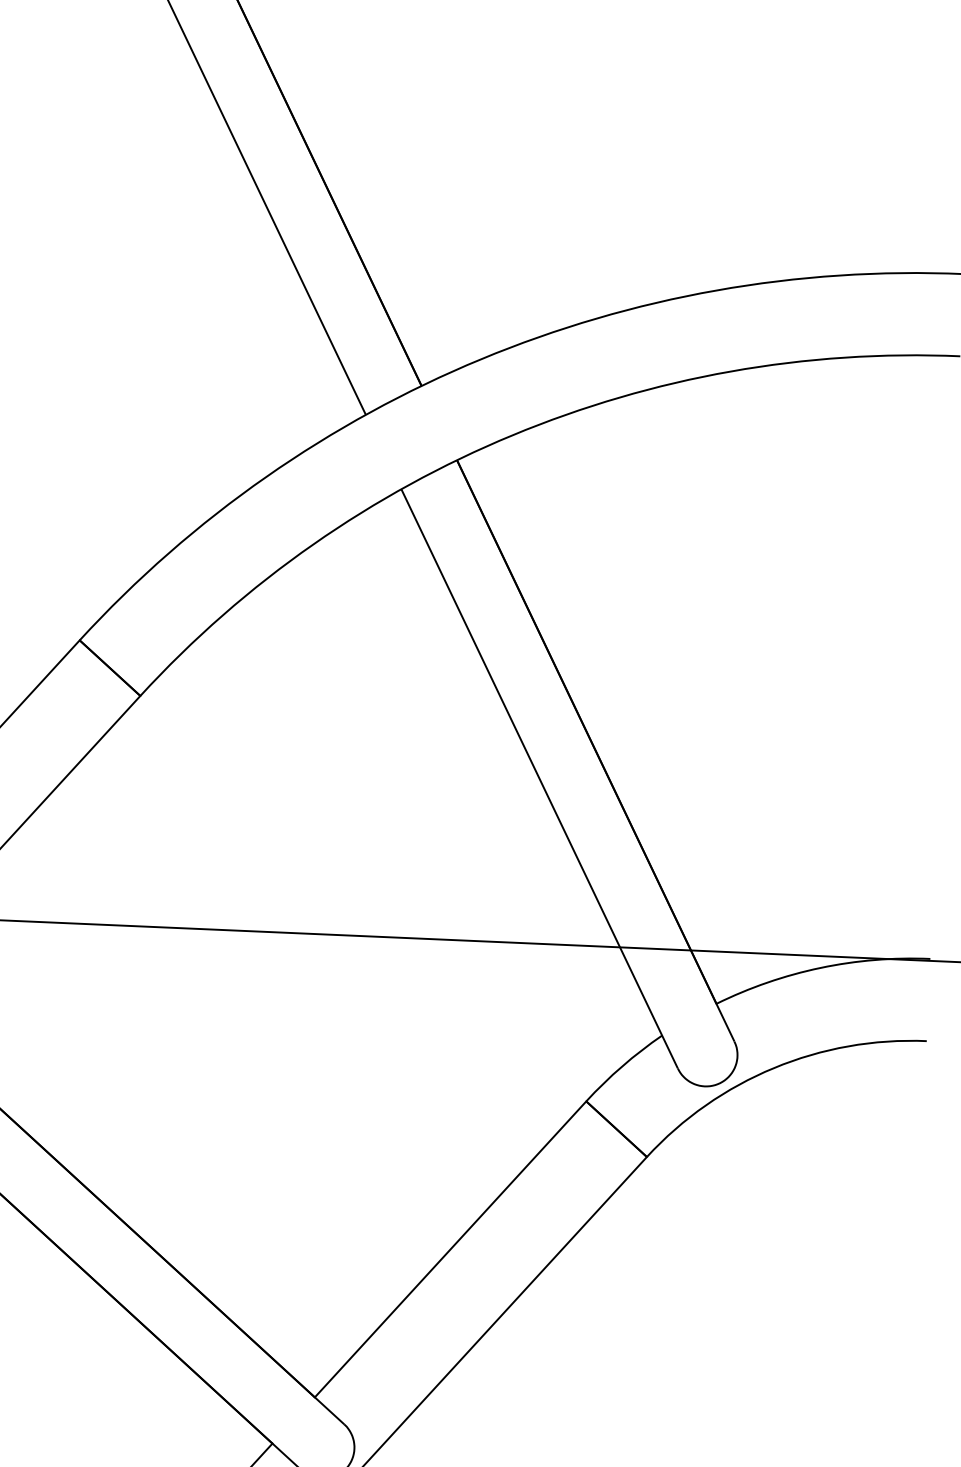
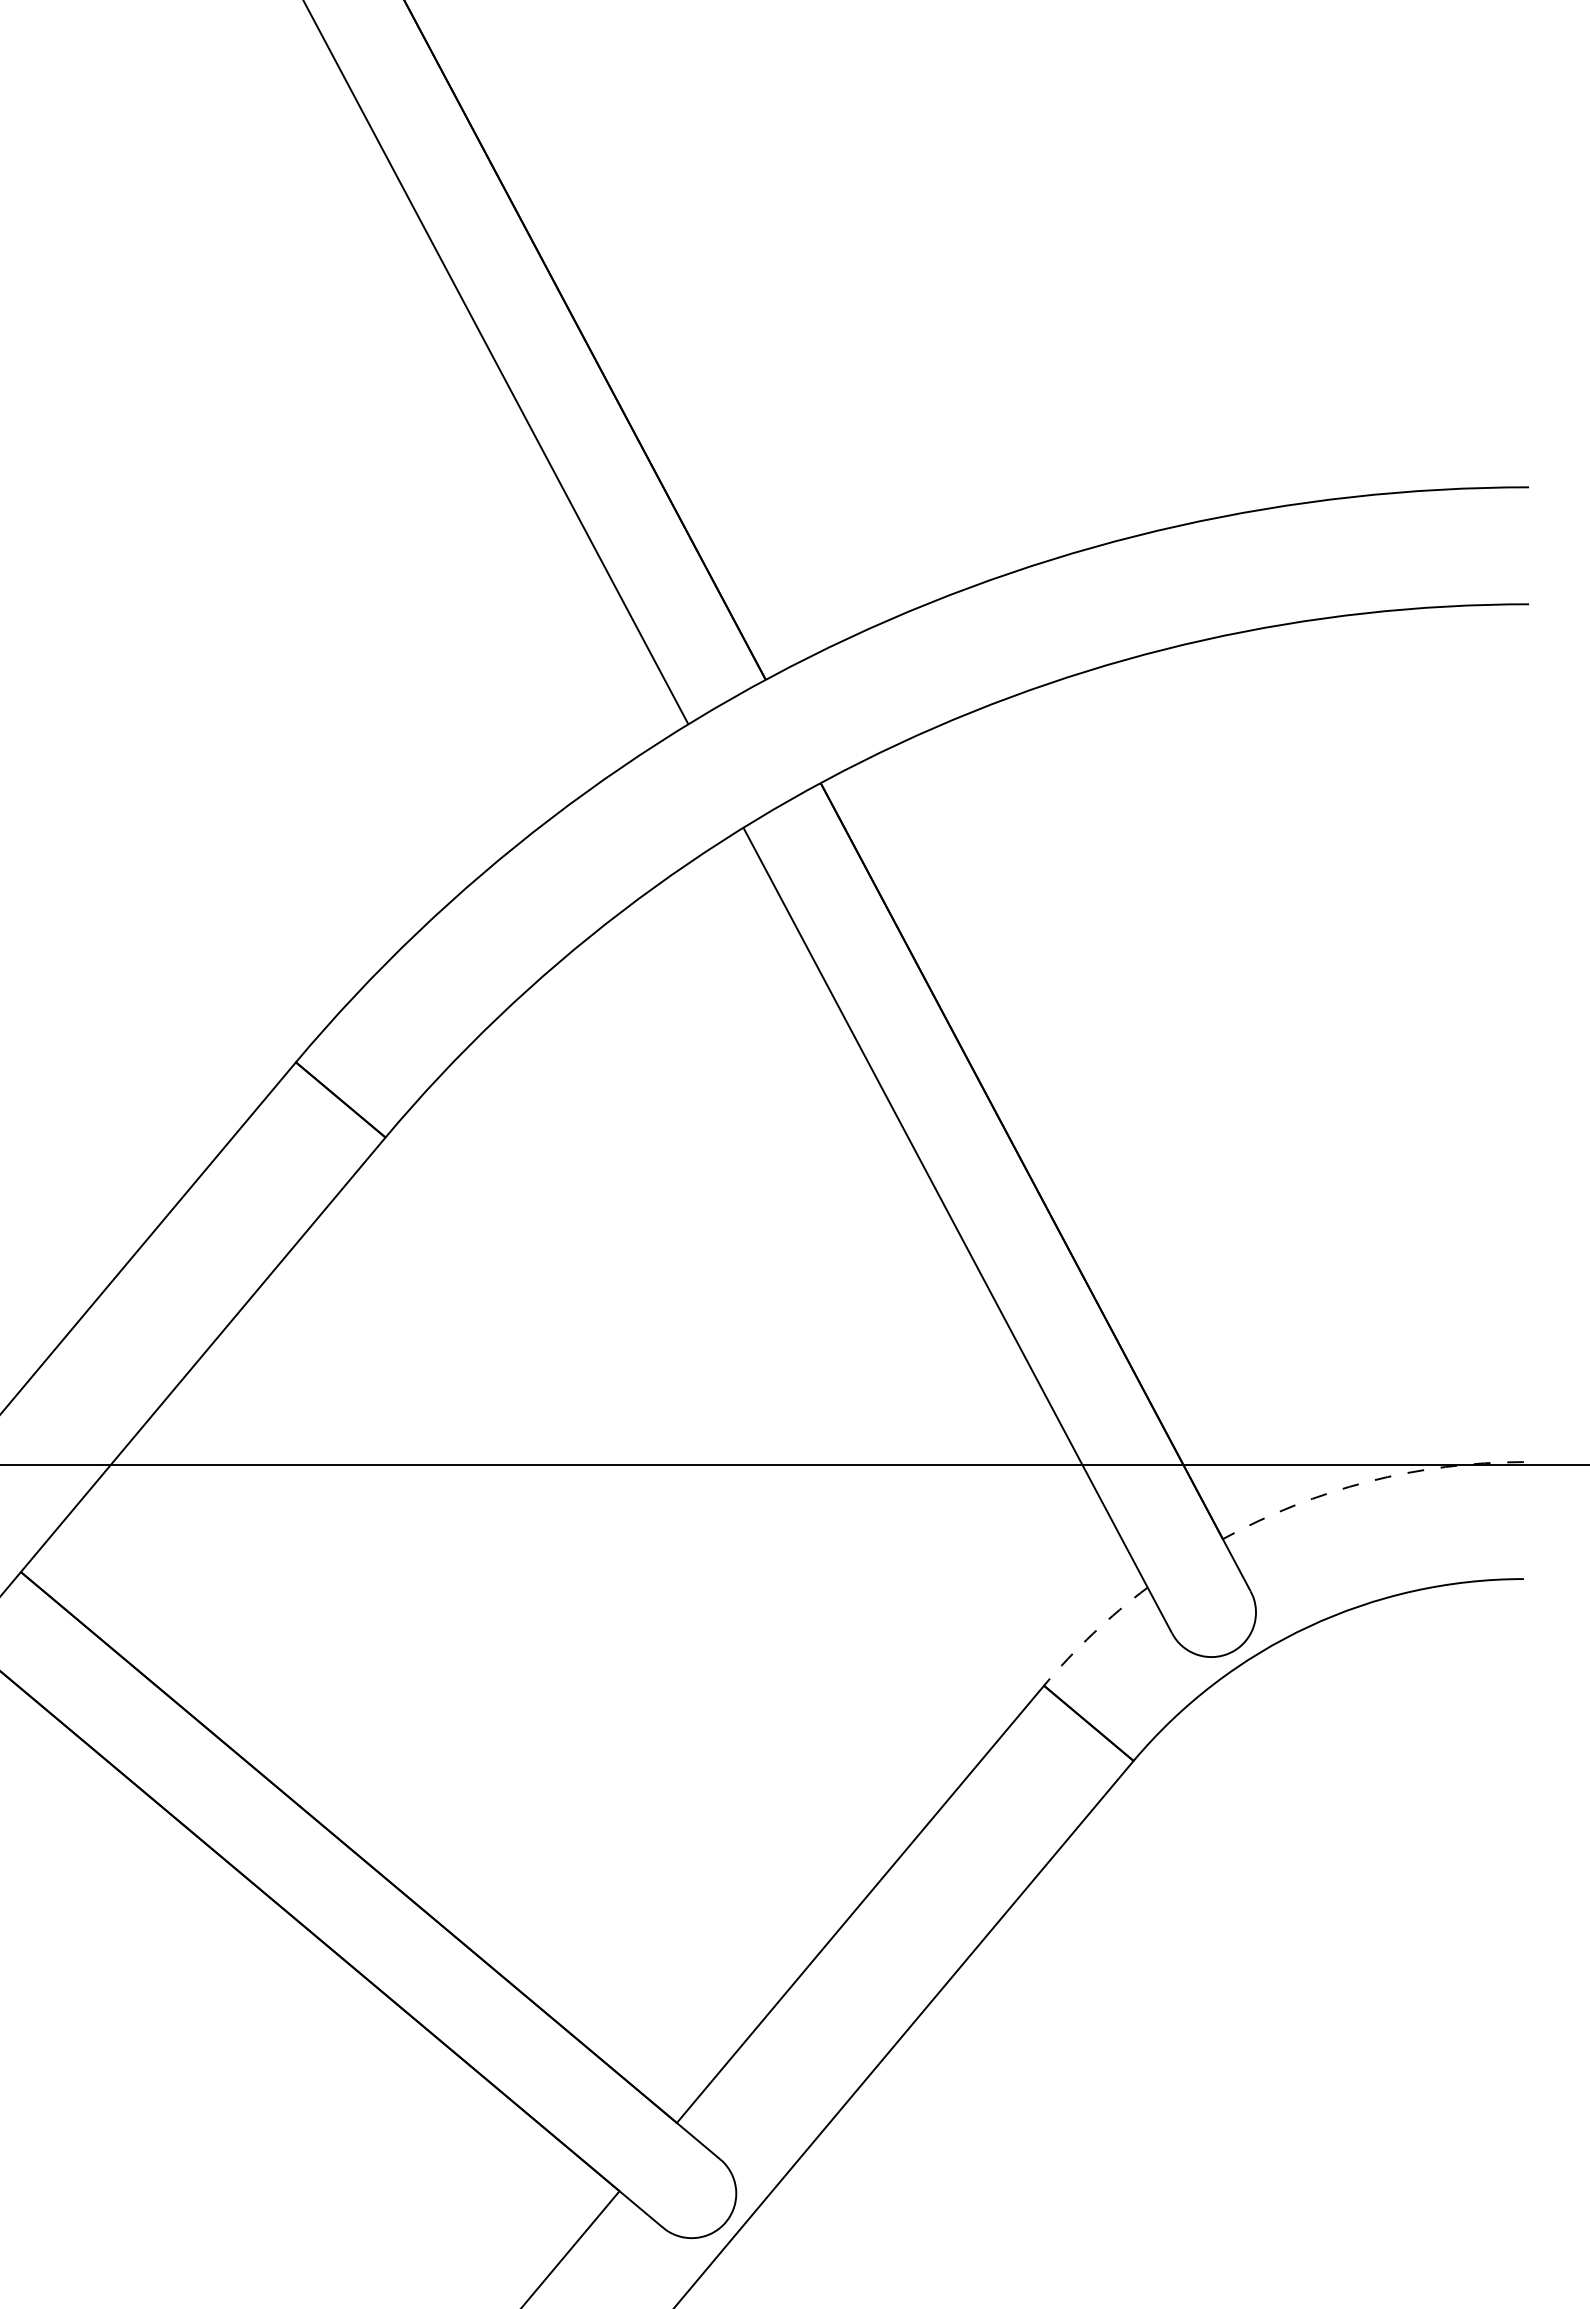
arc: (820, 967) -> (1368, 1481), solid -> dashed
arc: (622, 1066) -> (1093, 1633), solid -> dashed

